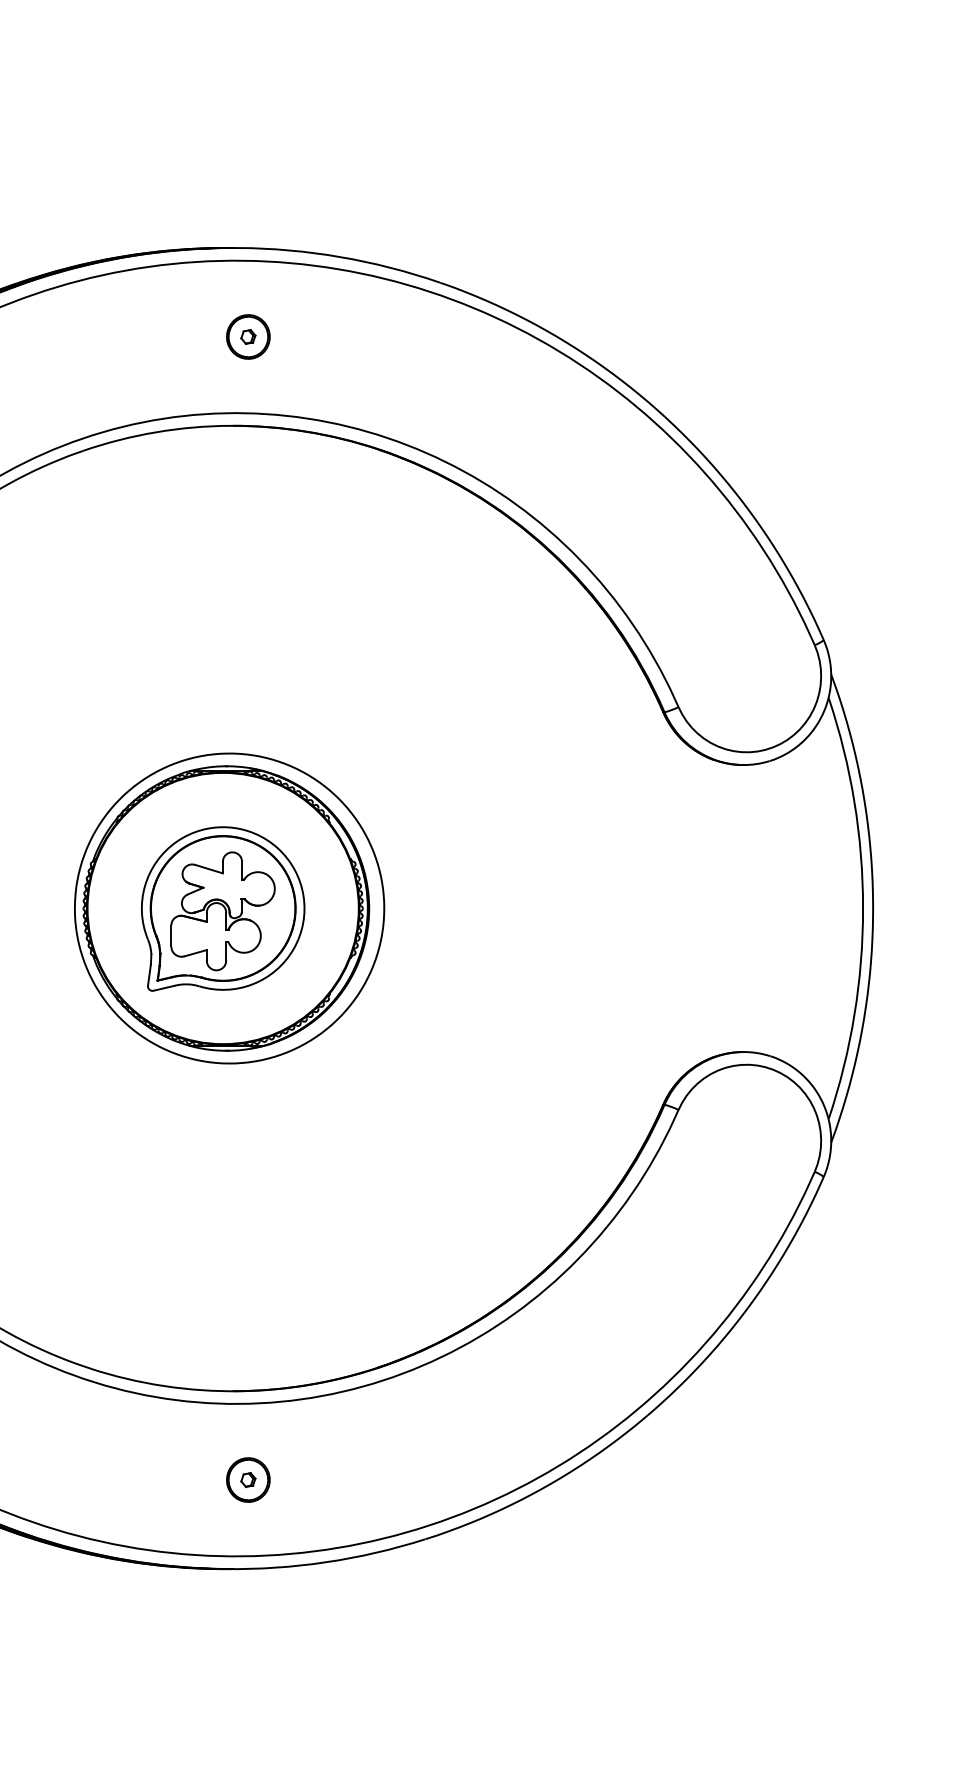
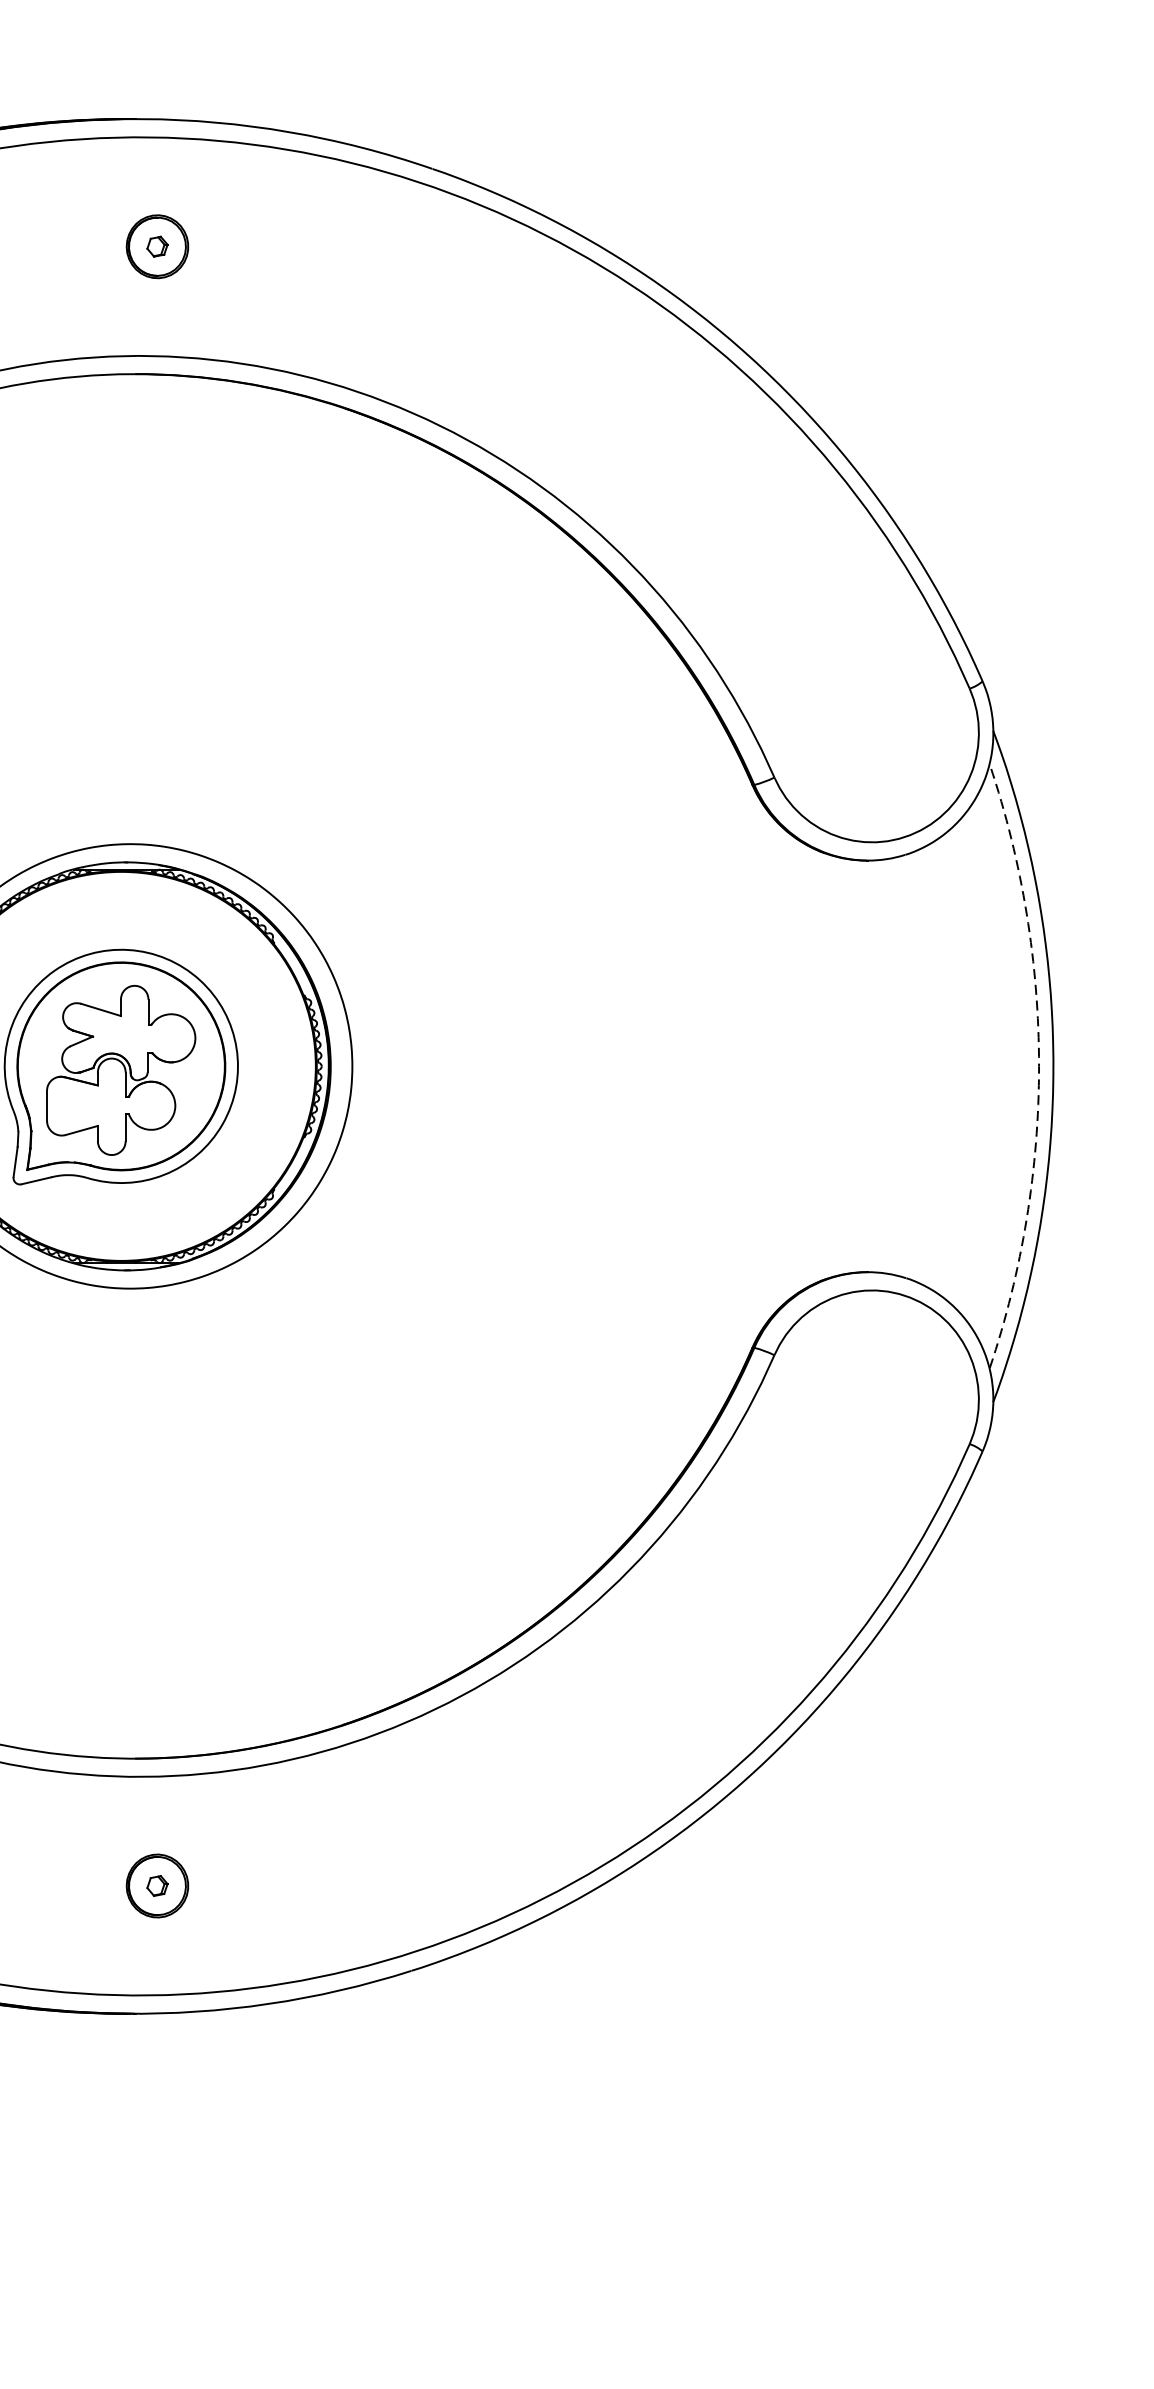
arc: (863, 908) -> (1039, 1066), solid -> dashed

